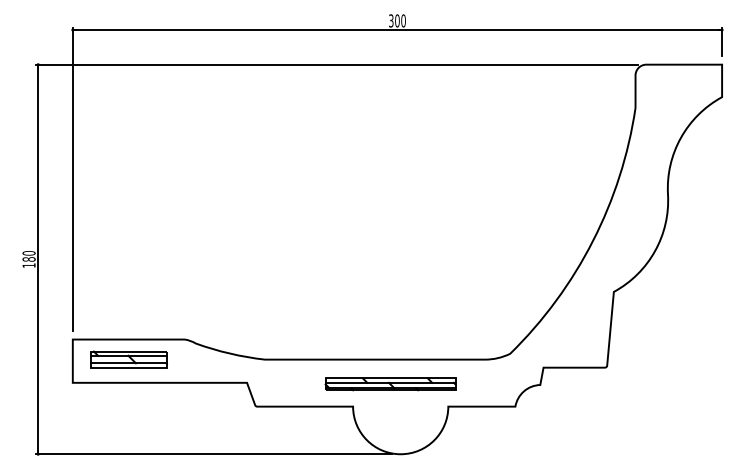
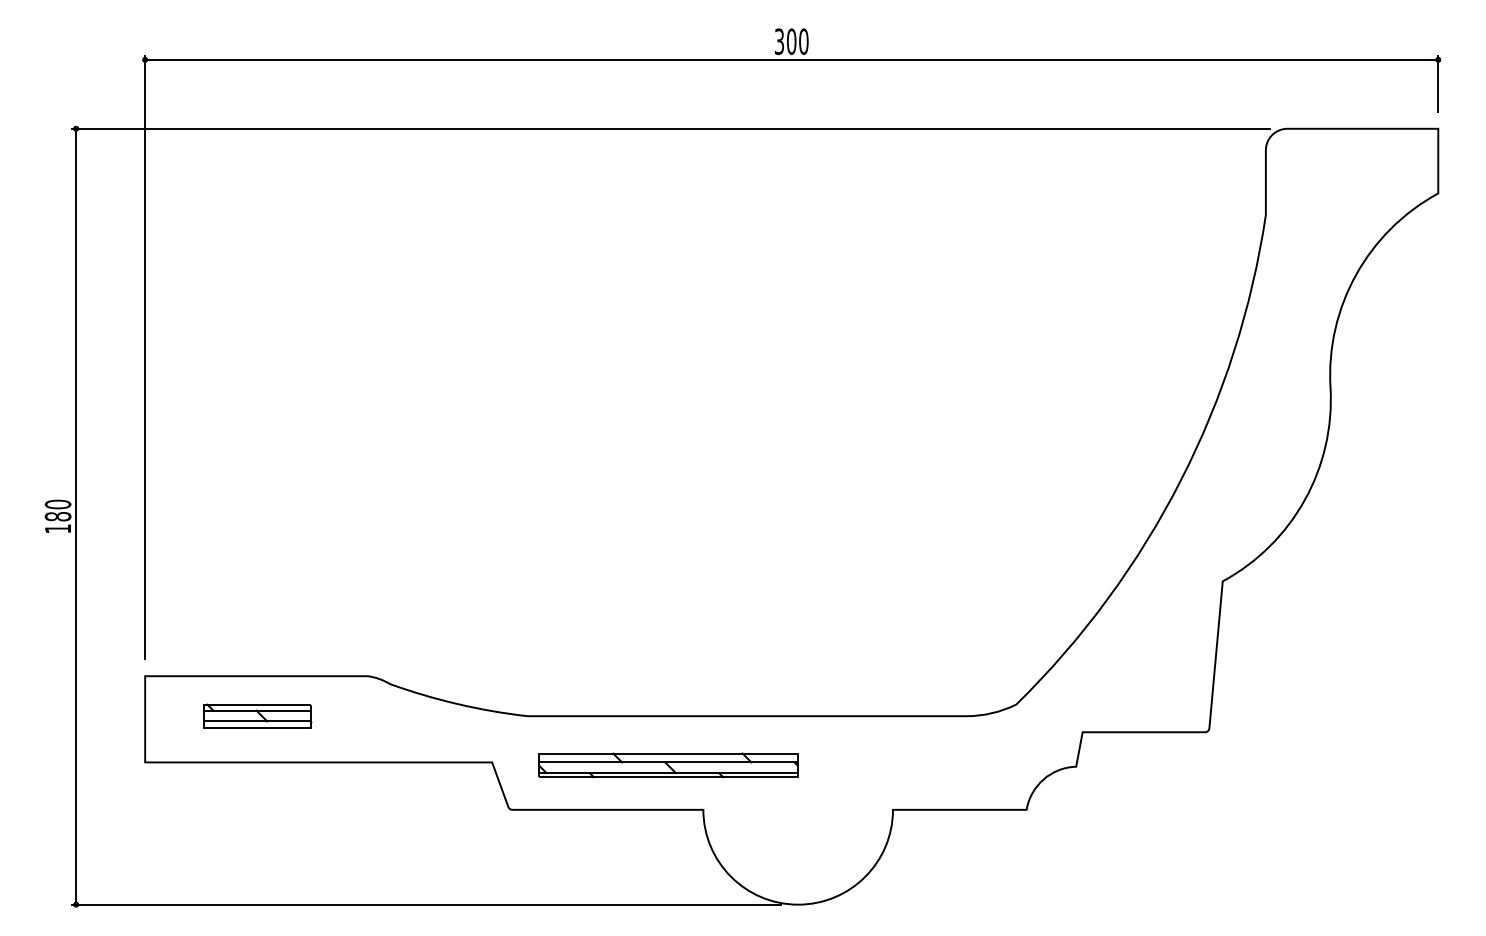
part: (129, 359) -> (258, 715), size x0.71
part: (390, 384) -> (668, 765), moved

